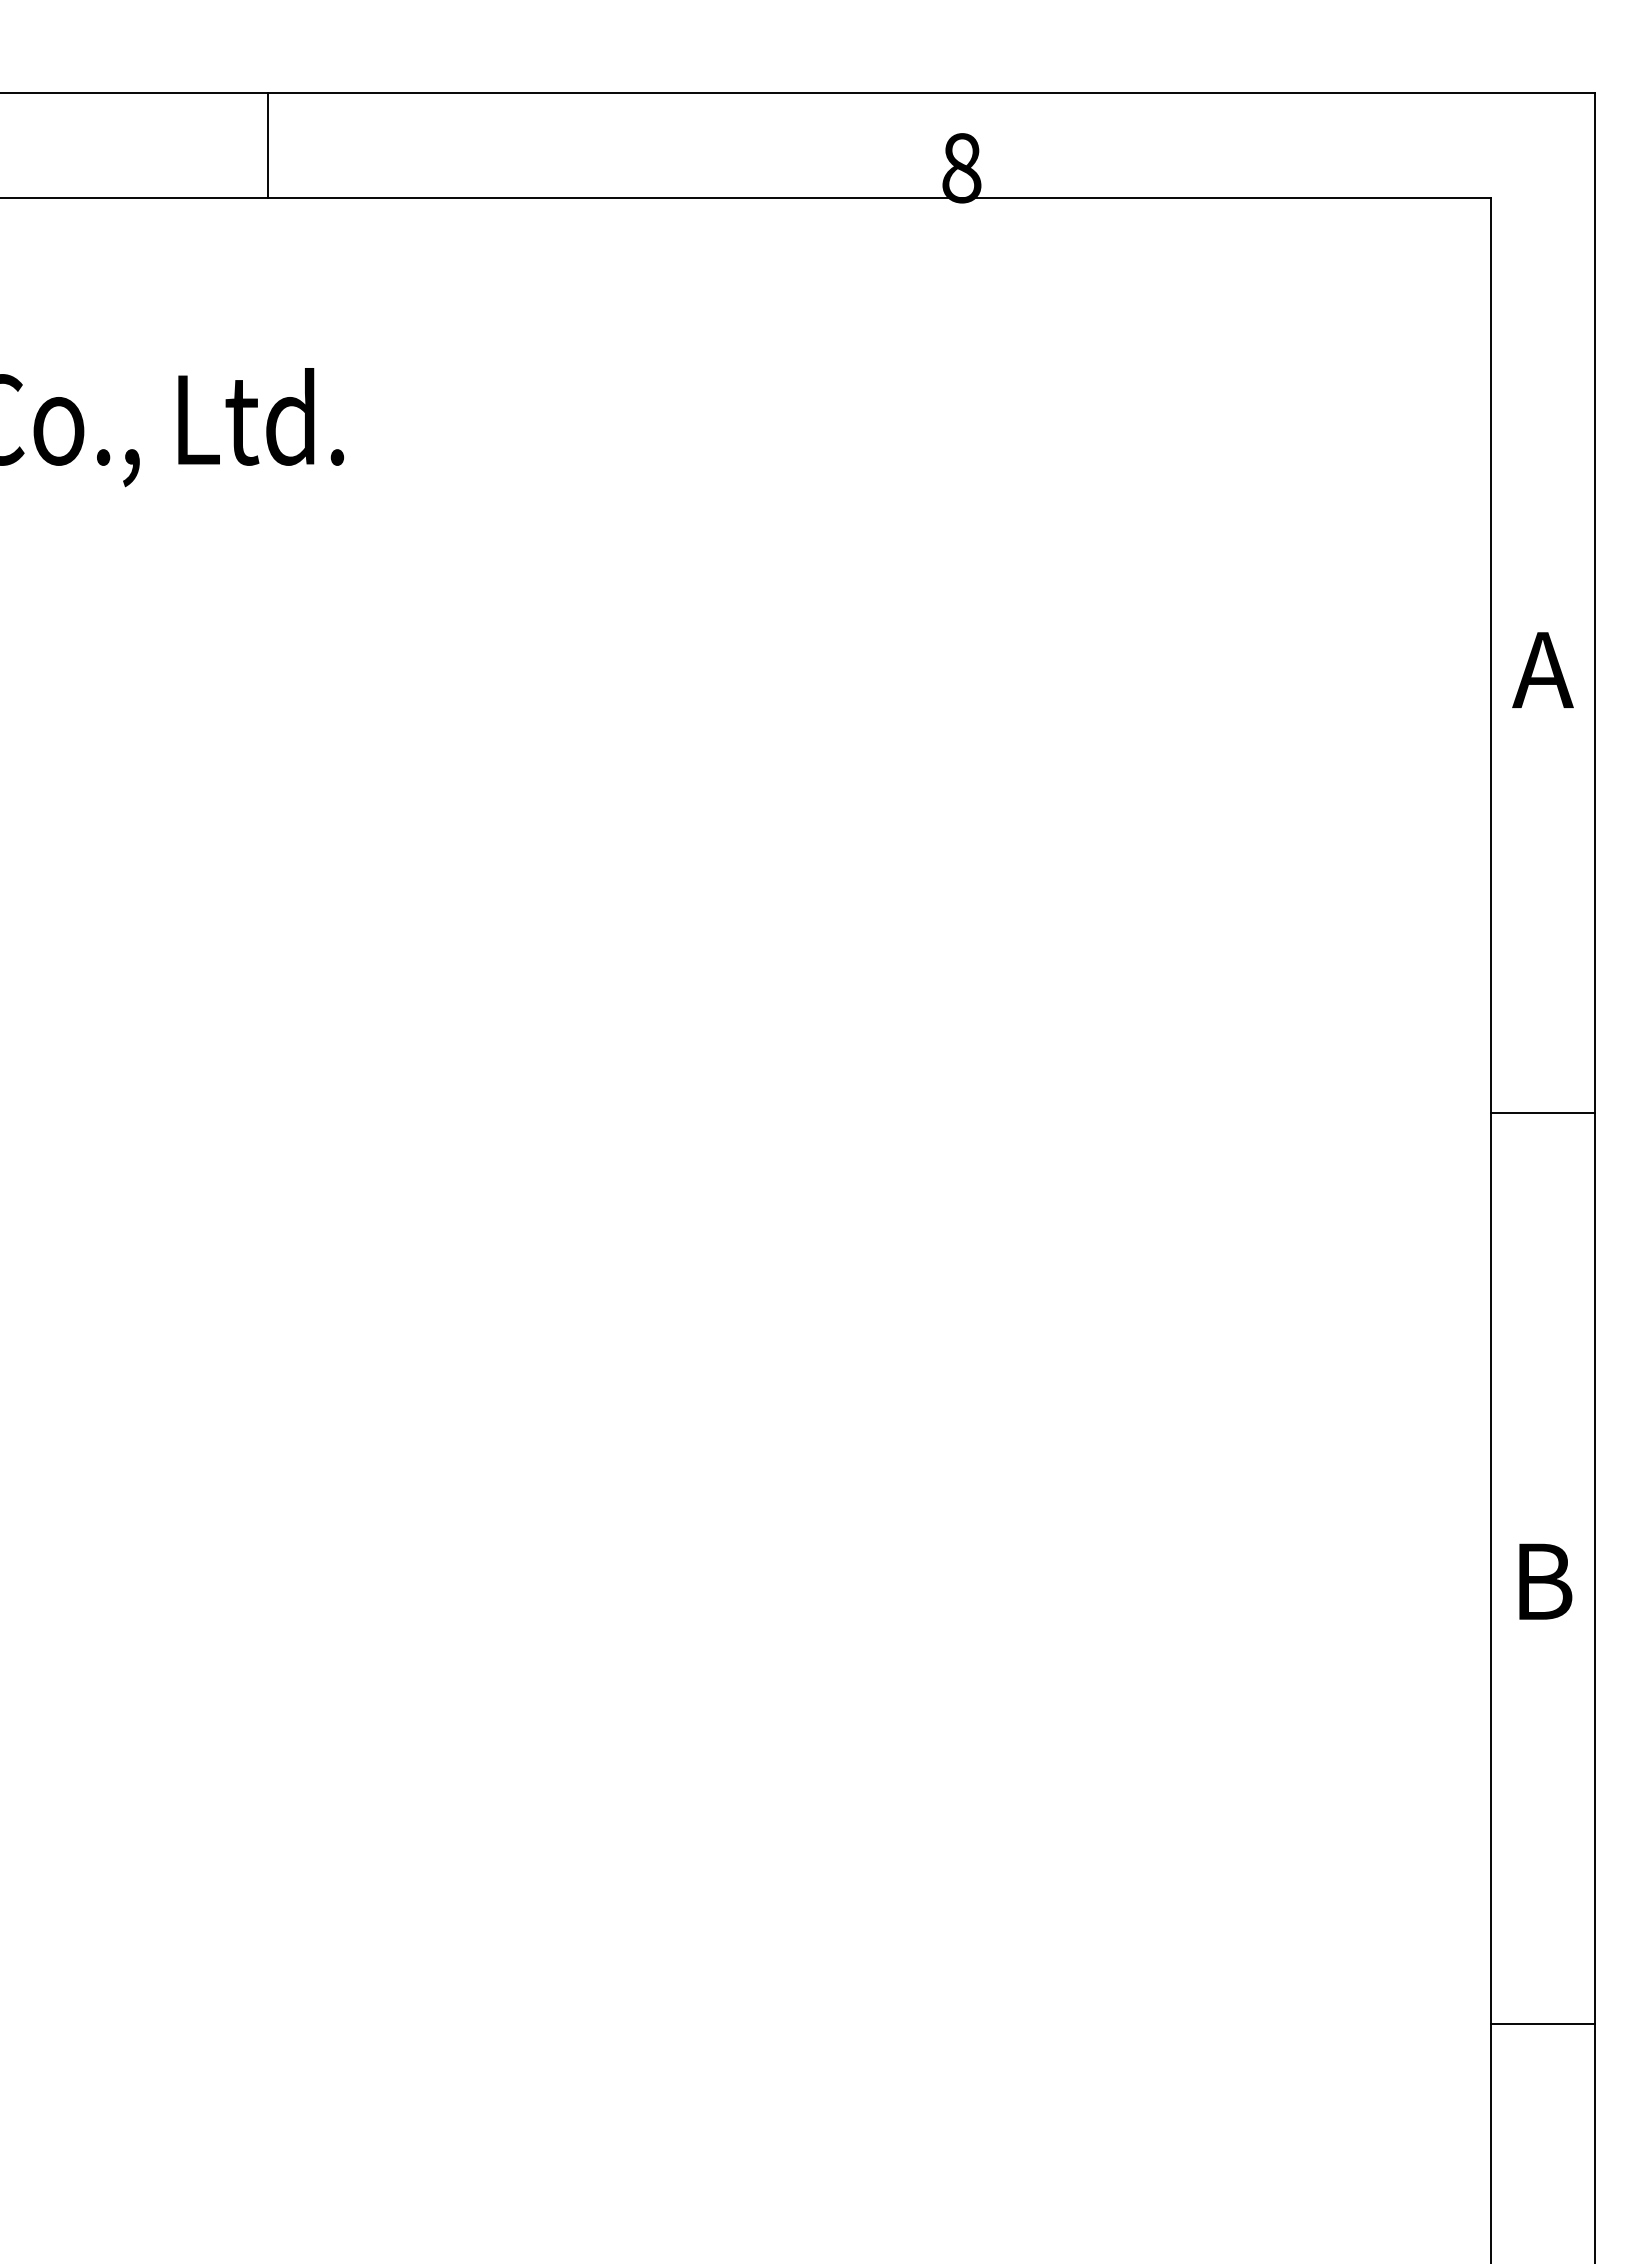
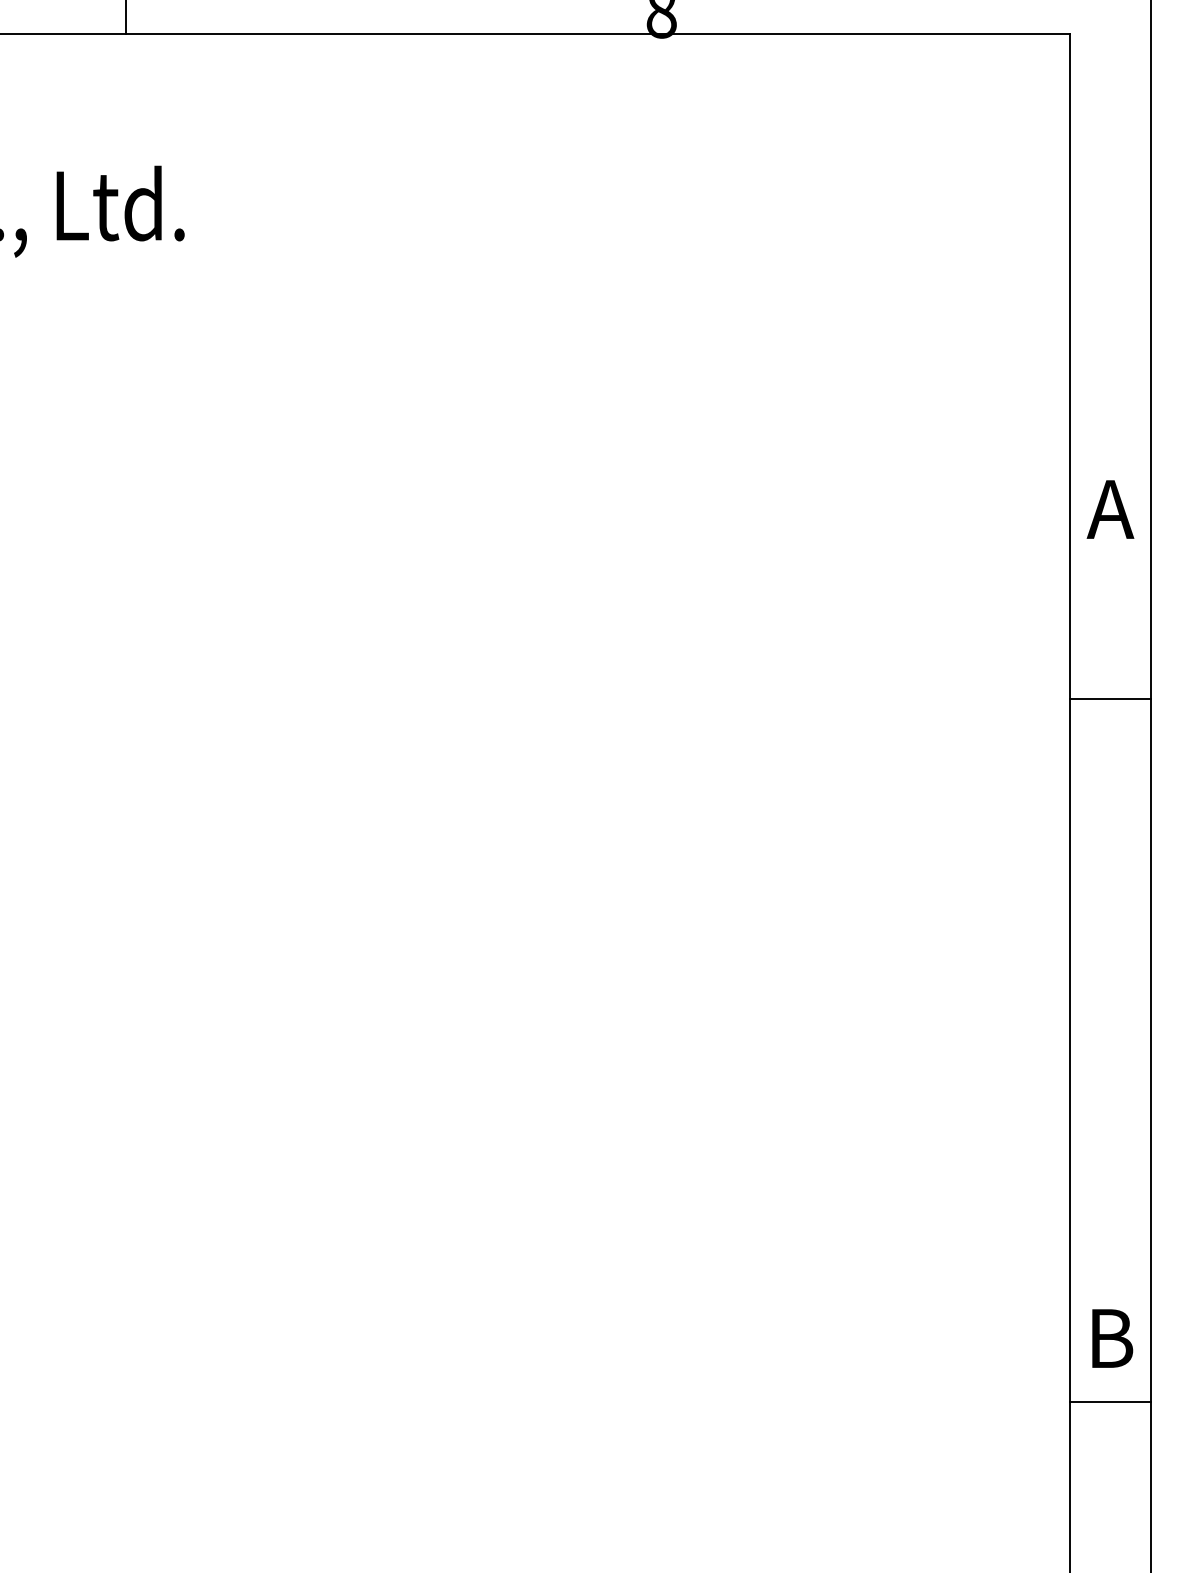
text: (1542, 669) -> (1110, 509), moved
line: (1542, 1112) -> (1110, 699), moved
text: (1545, 1581) -> (1112, 1338), moved
line: (1542, 2024) -> (1110, 1402), moved

